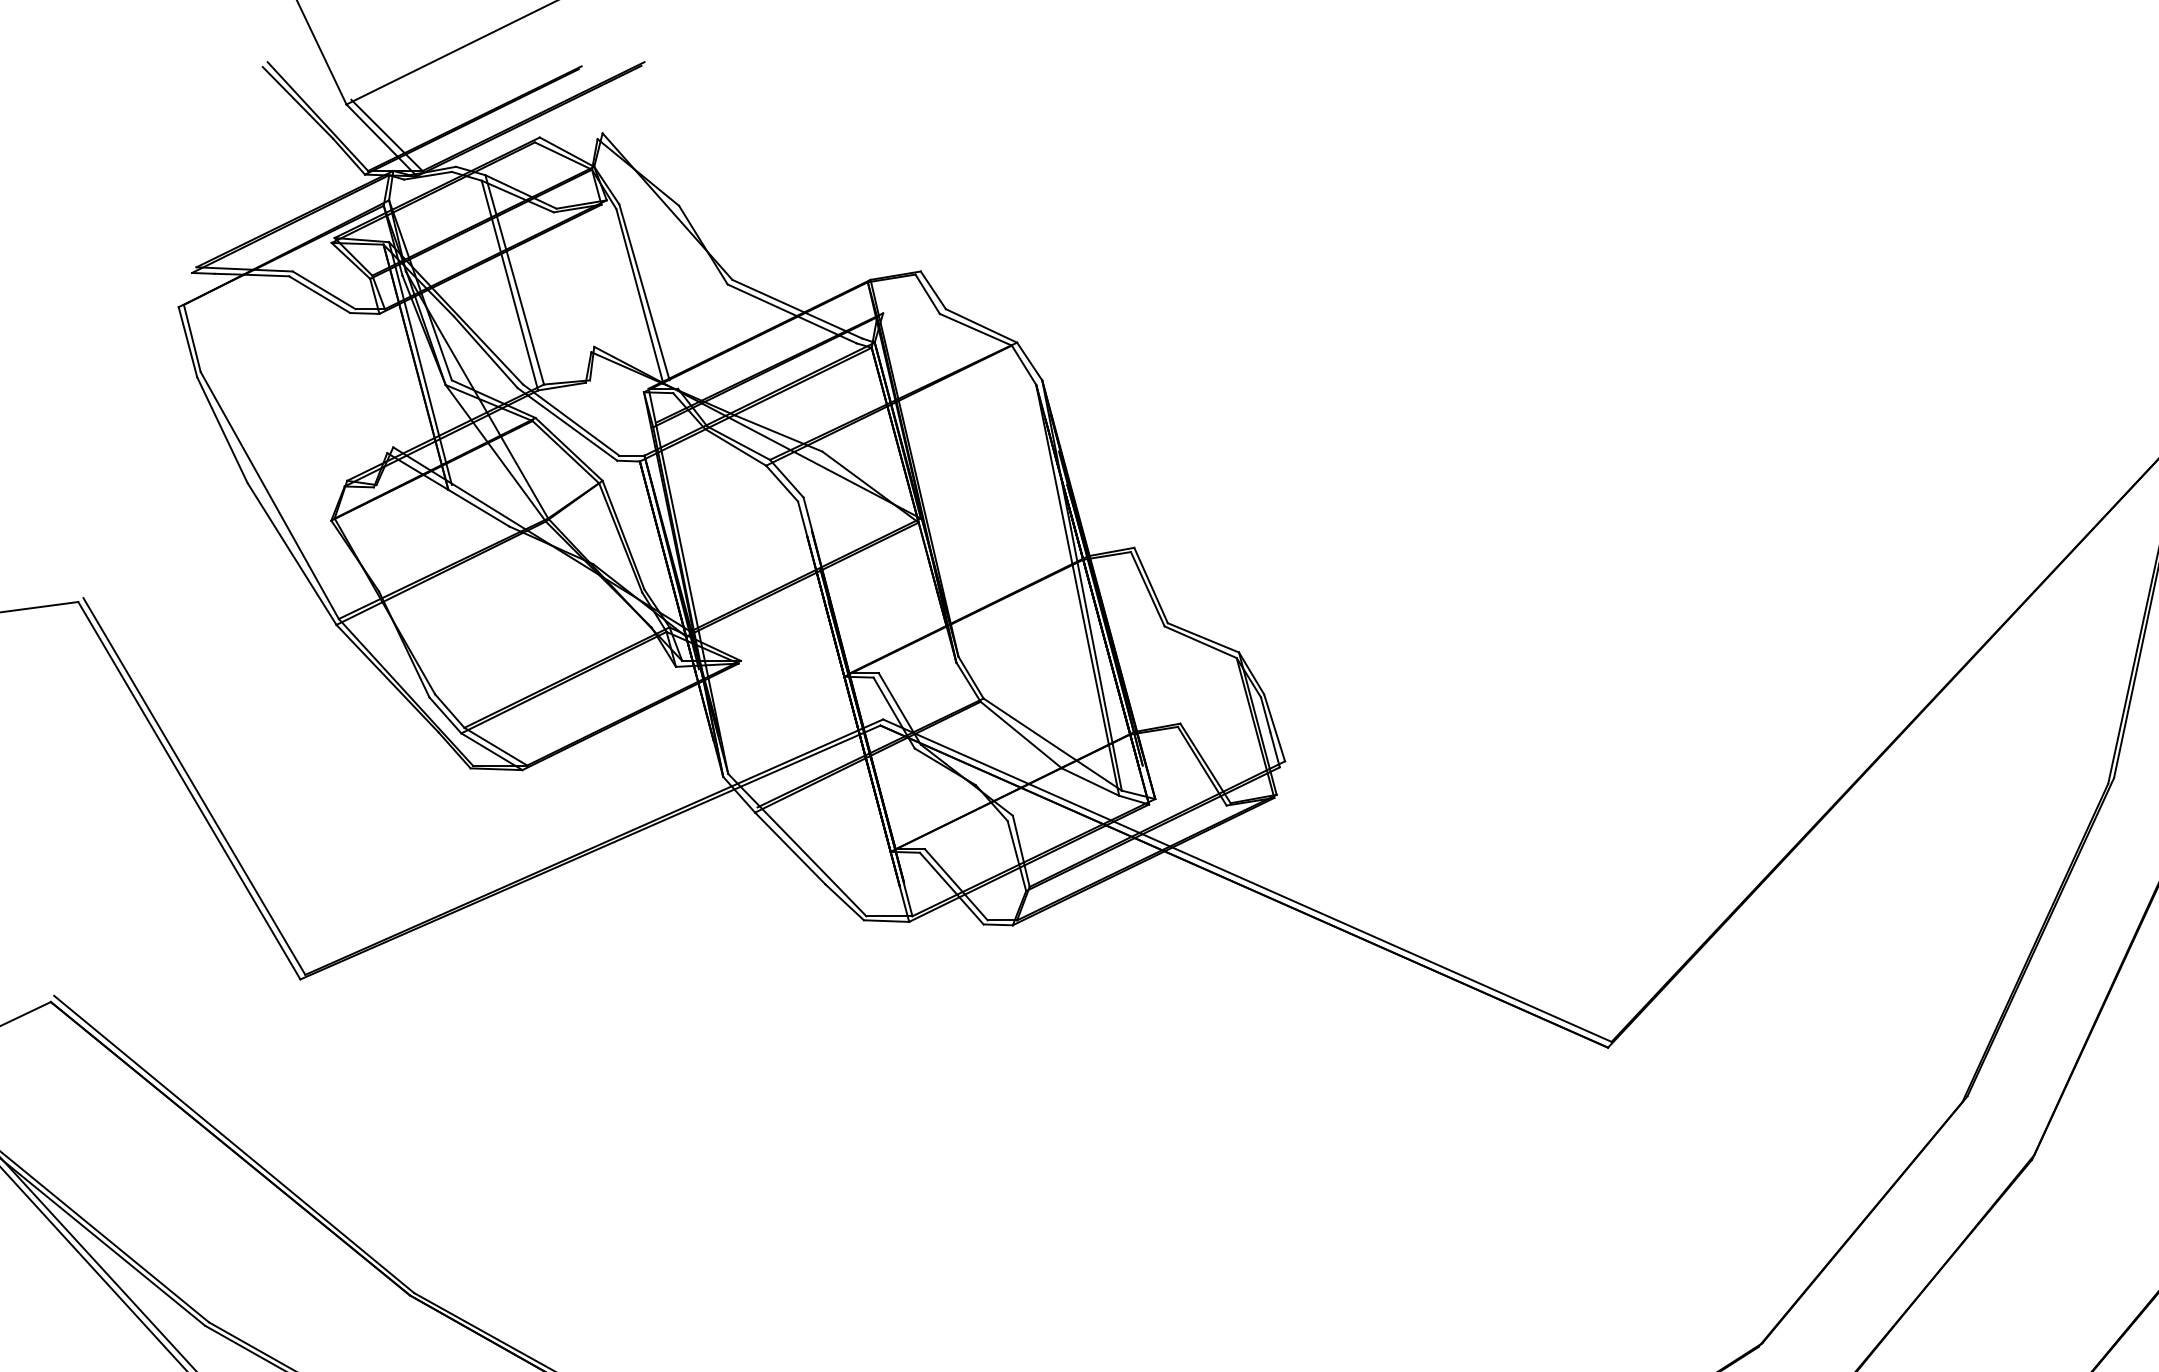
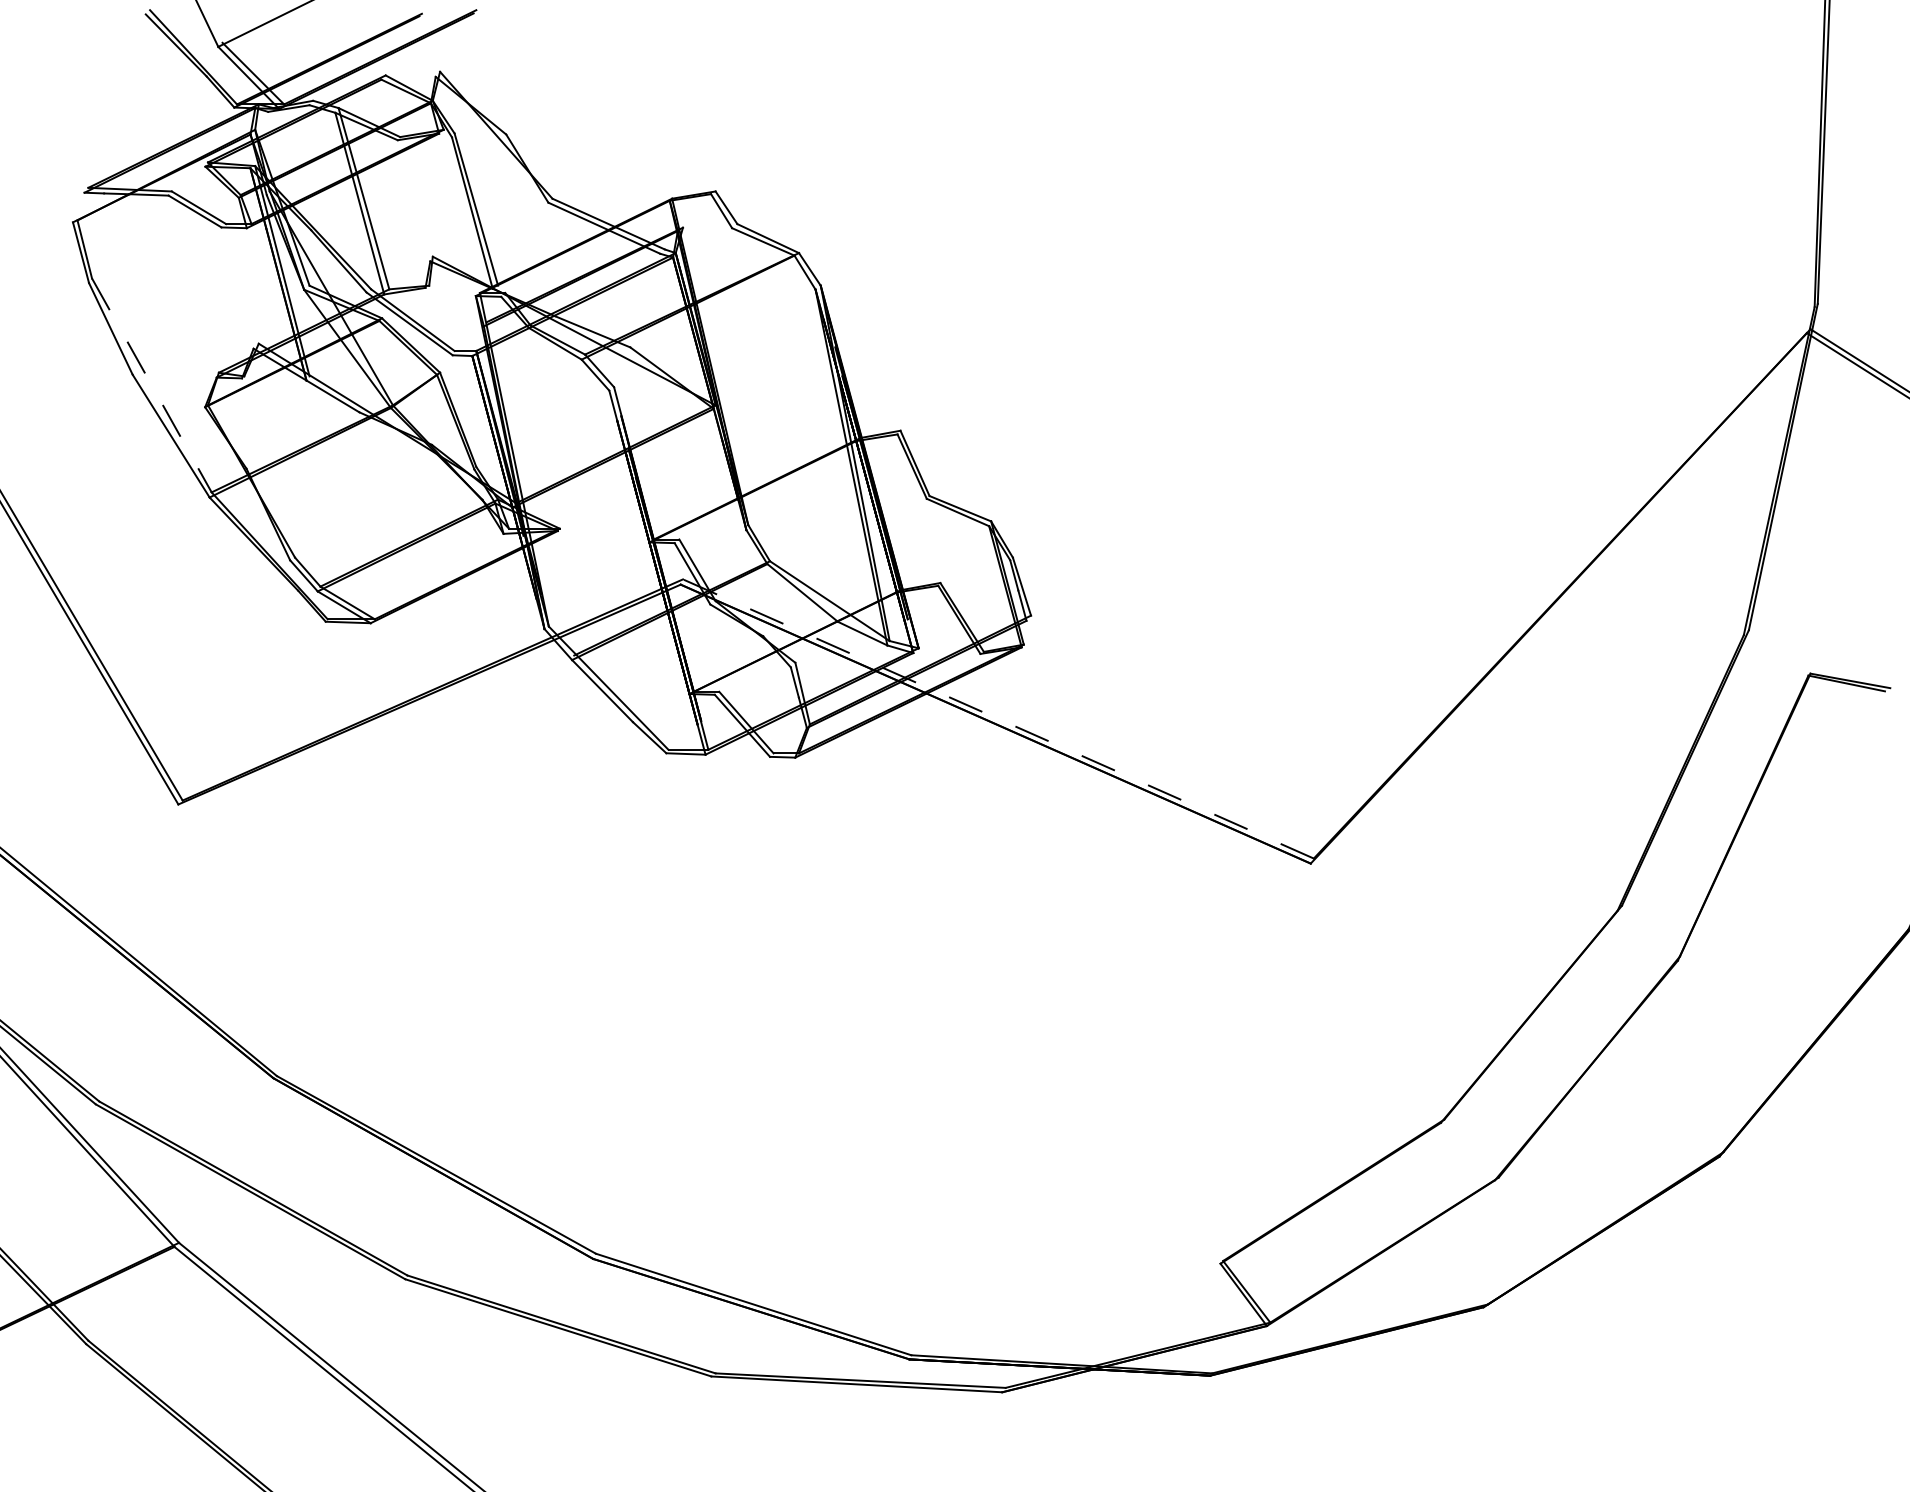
line: (269, 495) -> (151, 385), solid -> dashed
line: (1247, 880) -> (998, 718), solid -> dashed

